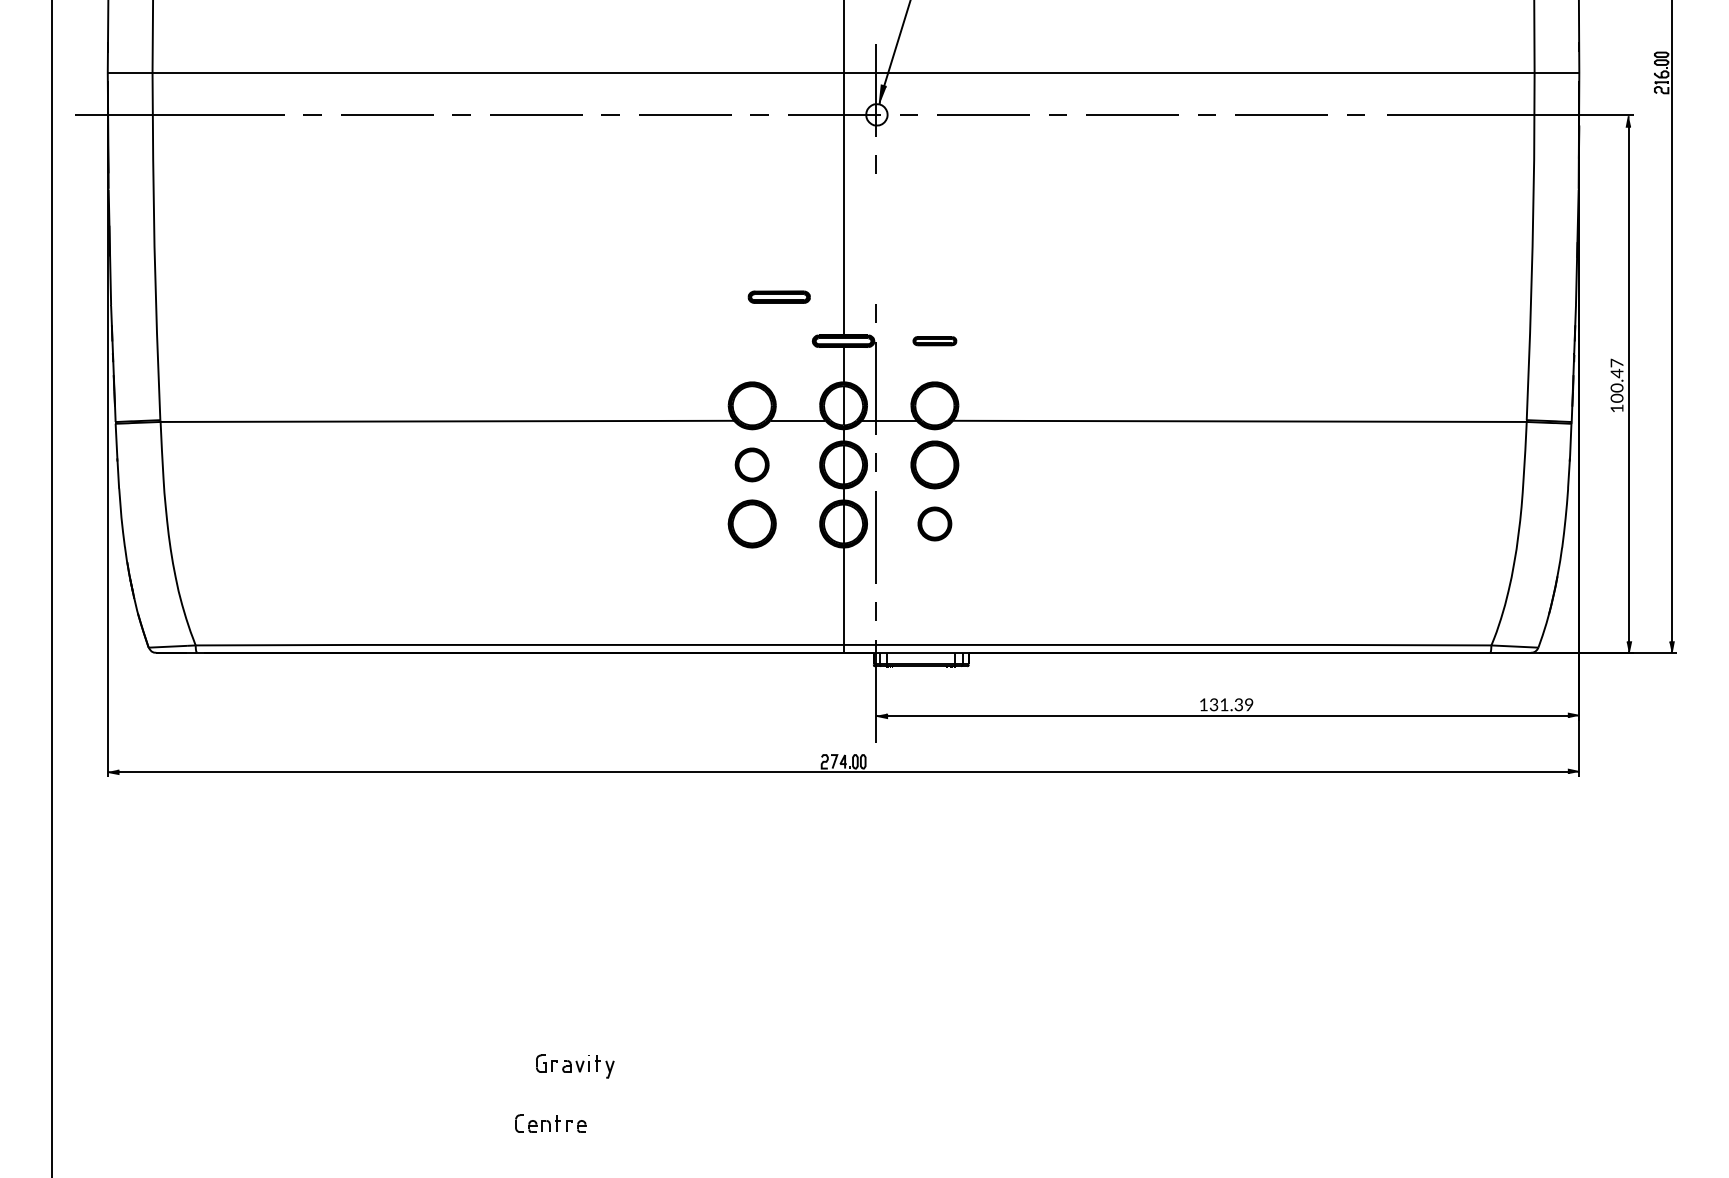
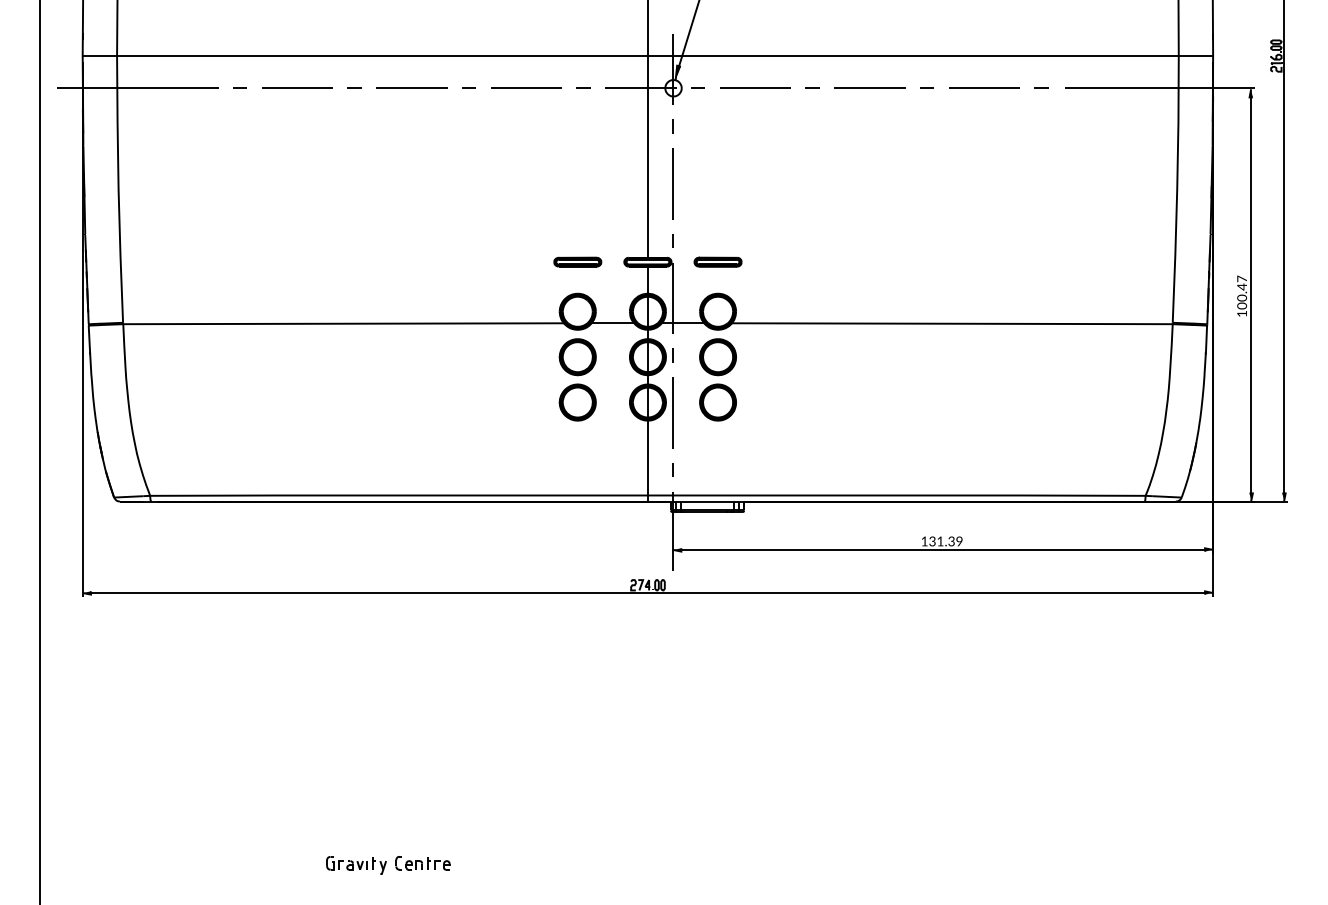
line: (875, 239) -> (672, 184), added
part: (778, 296) -> (577, 261), moved
part: (934, 340) -> (717, 261), size x1.43
part: (751, 464) -> (577, 356), size x1.43
part: (934, 523) -> (717, 402), size x1.43
part: (575, 1066) -> (356, 865), moved

